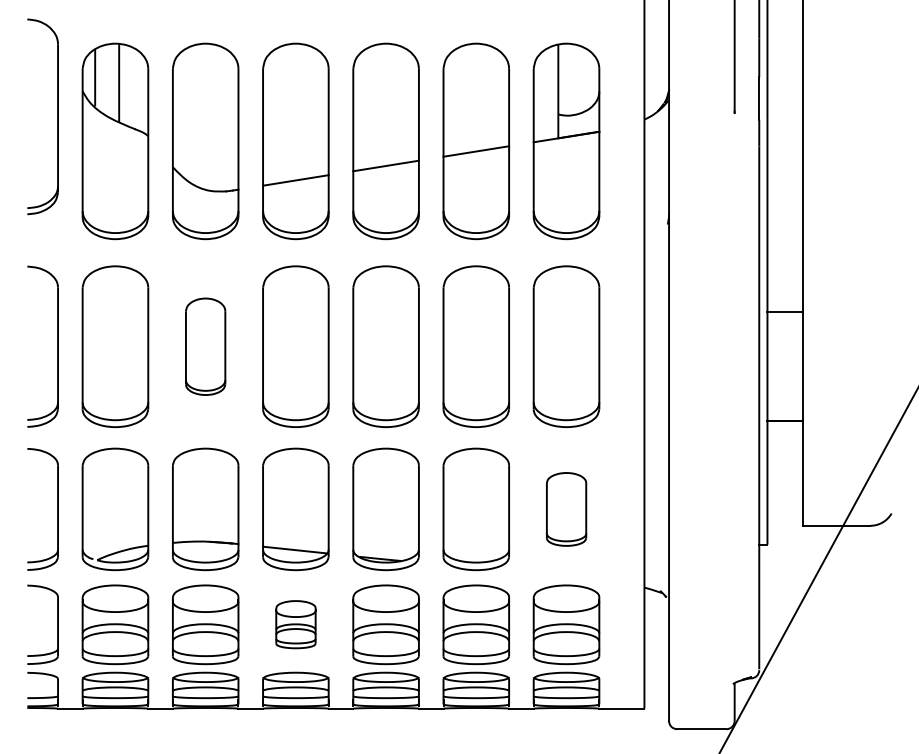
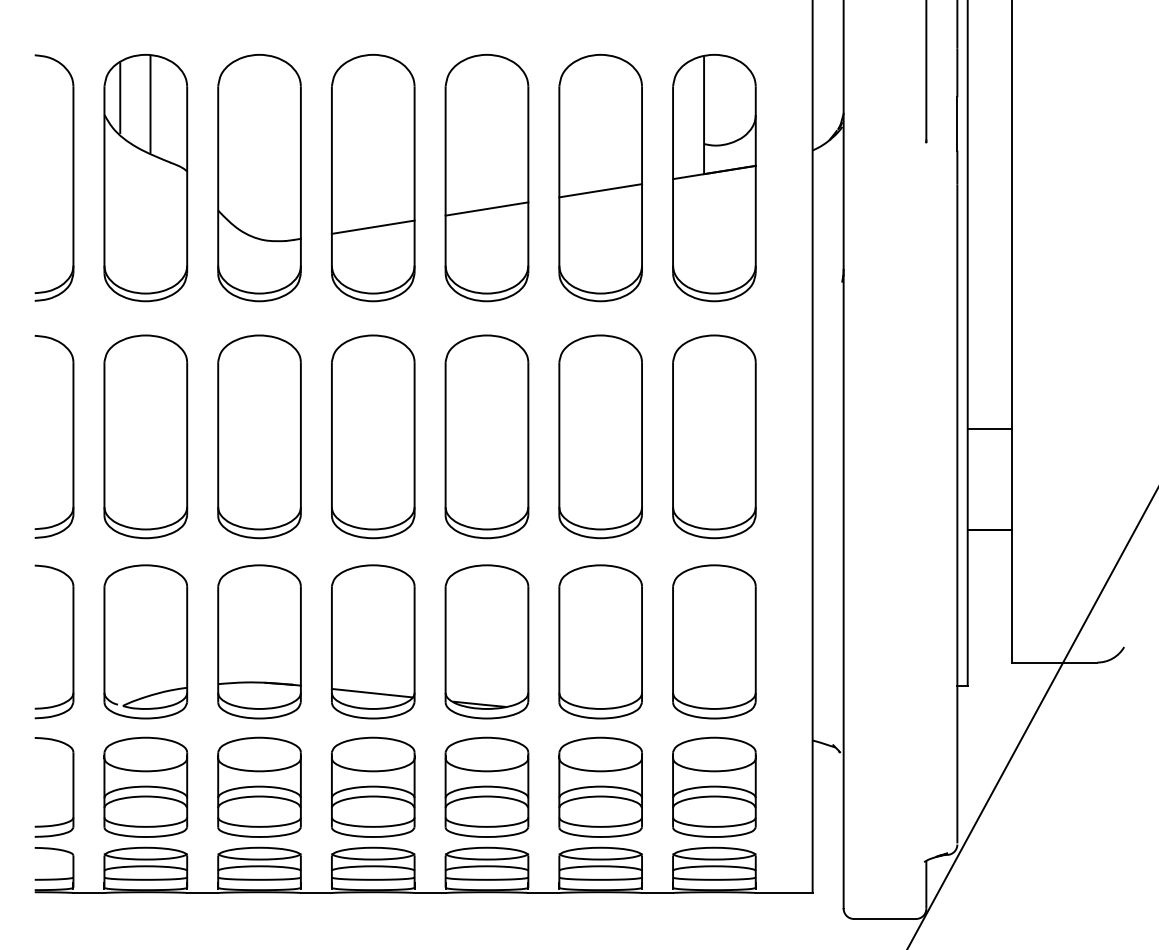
part: (57, 116) -> (72, 177), moved
line: (784, 311) -> (989, 428), moved
part: (205, 346) -> (259, 436), size x1.67
part: (566, 509) -> (714, 641), size x1.67
part: (296, 624) -> (373, 786), size x1.67

